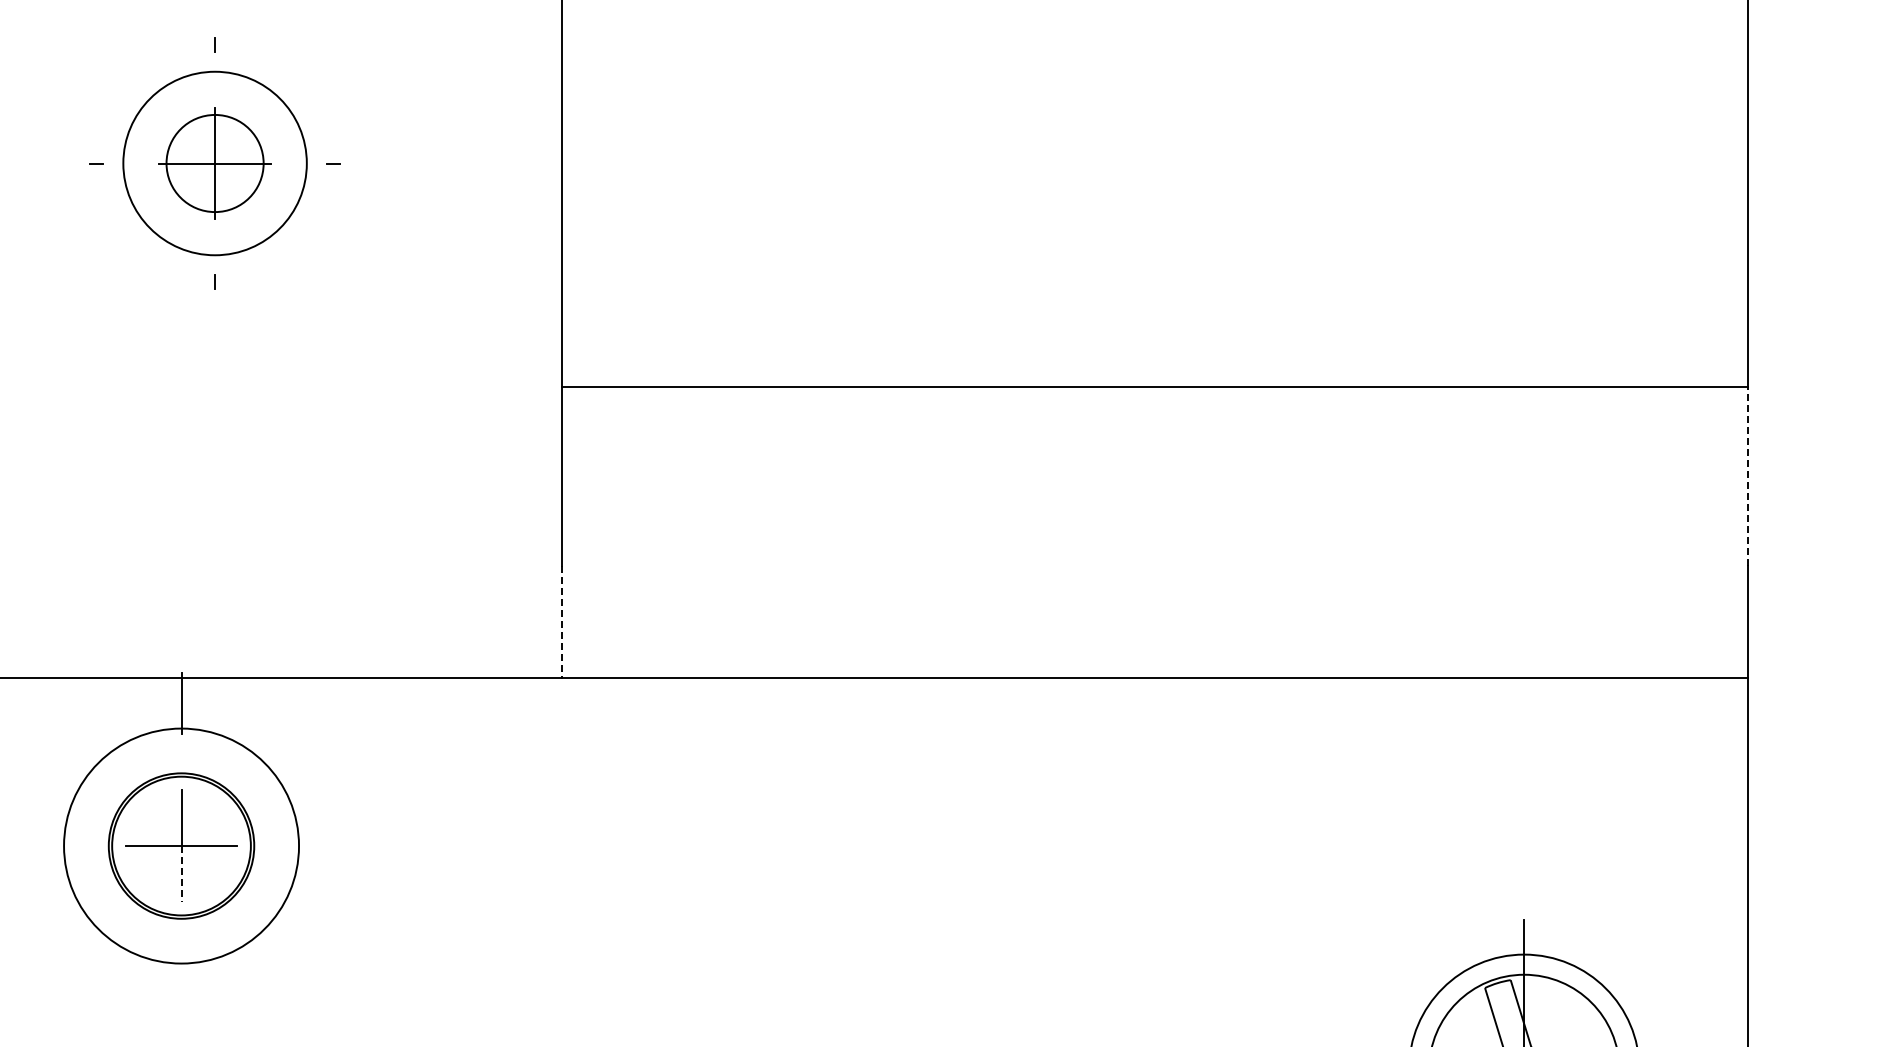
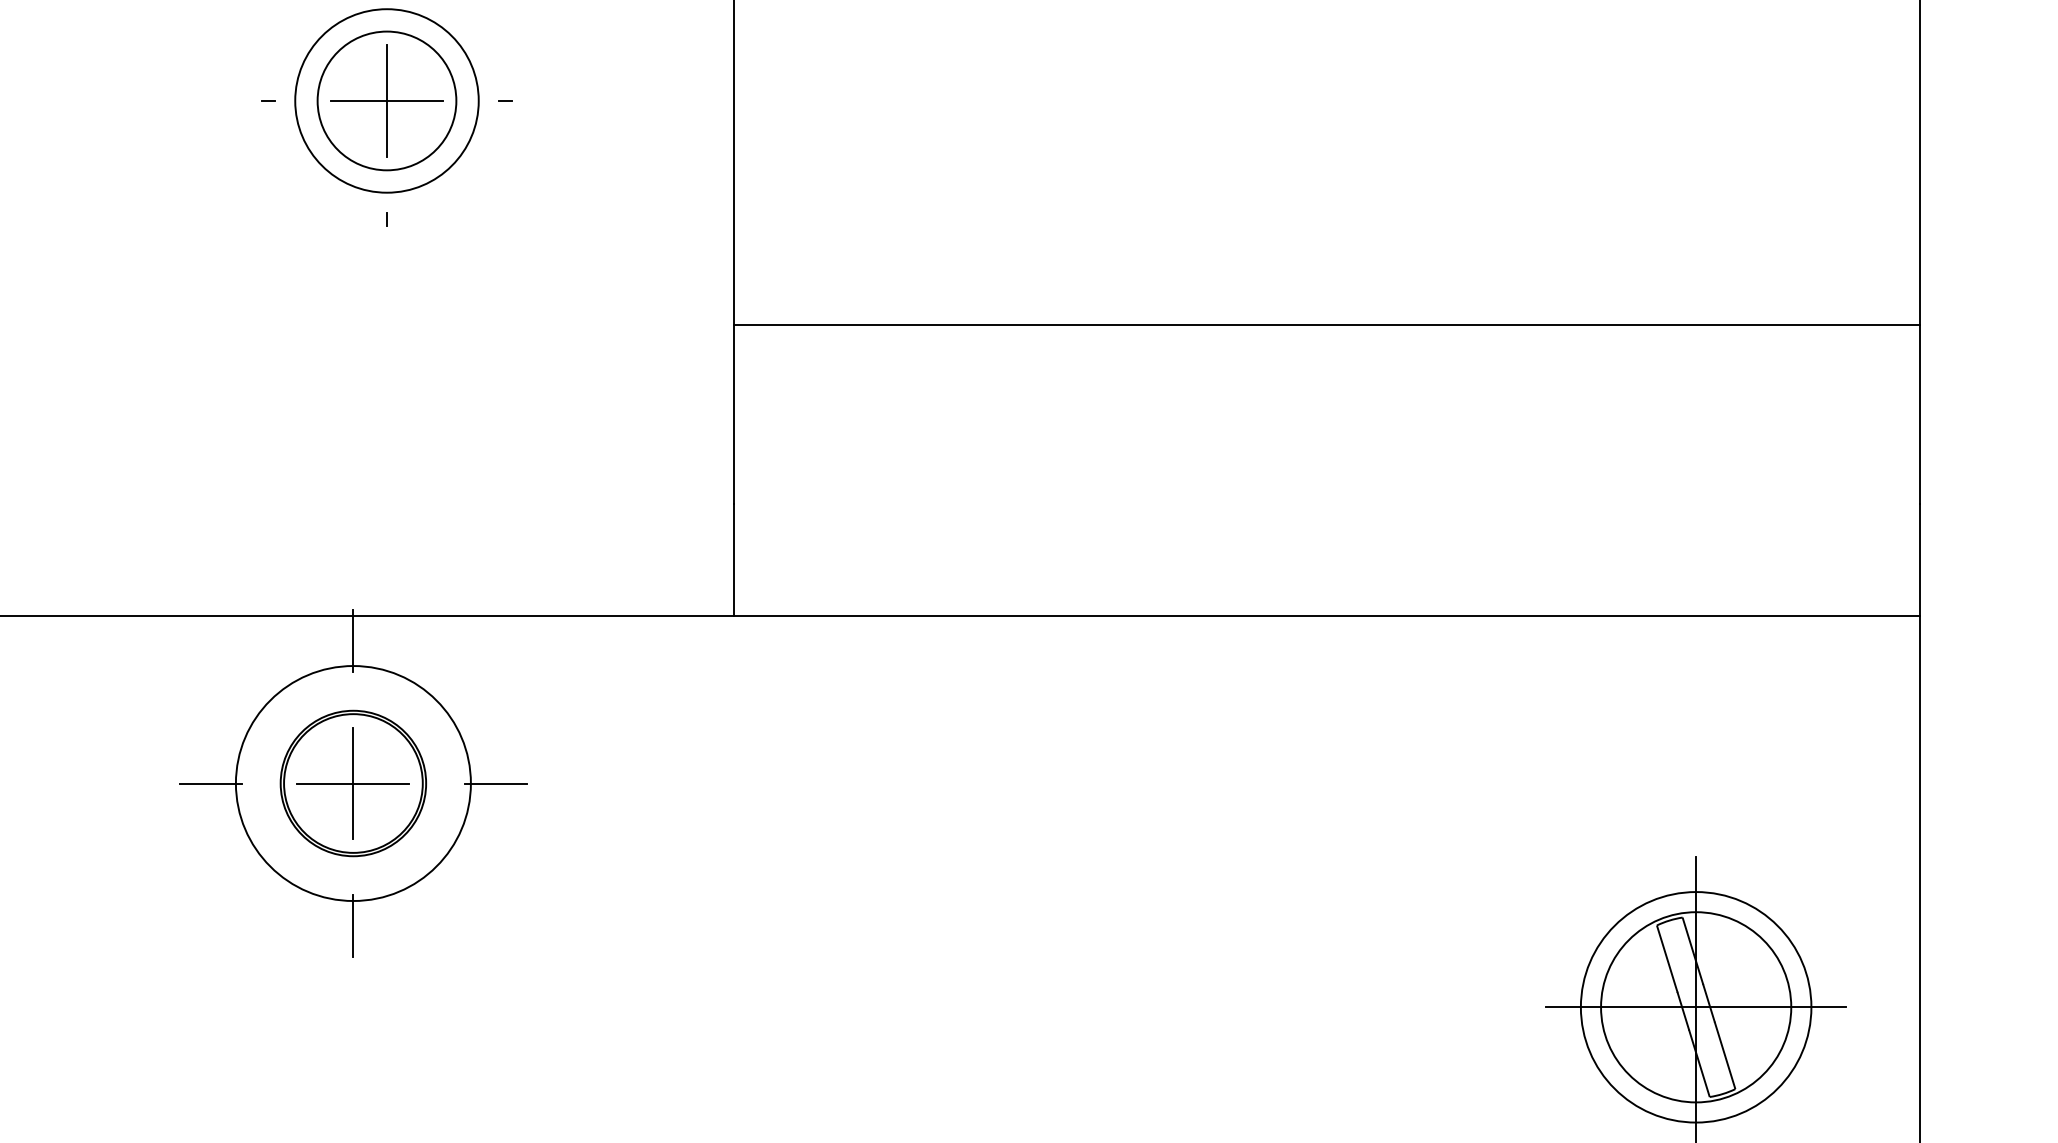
circle: (214, 163) -> (386, 100), size x1.43
line: (1747, 477) -> (1919, 414), dashed -> solid
line: (561, 622) -> (733, 559), dashed -> solid
line: (38, 846) -> (210, 783), added
line: (323, 846) -> (495, 783), added
line: (181, 874) -> (353, 811), dashed -> solid
line: (181, 988) -> (353, 925), added

